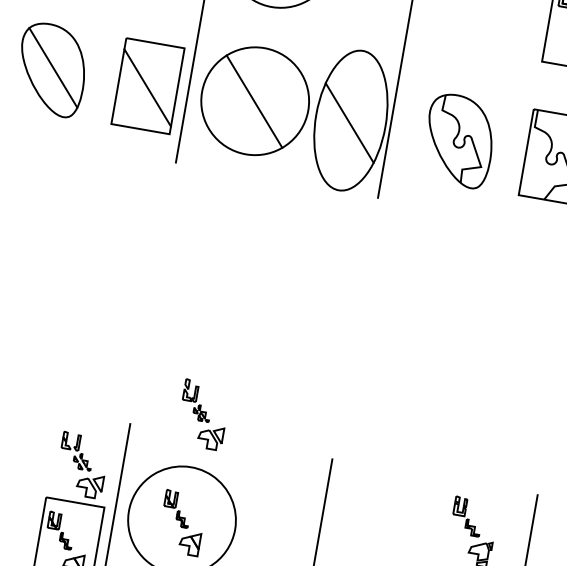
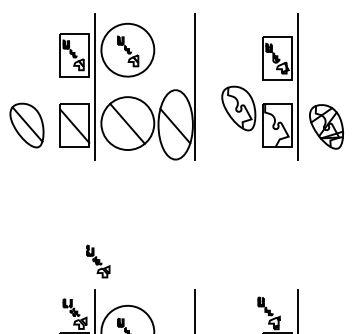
part: (458, 140) -> (238, 108), moved
part: (203, 414) -> (98, 261), moved

